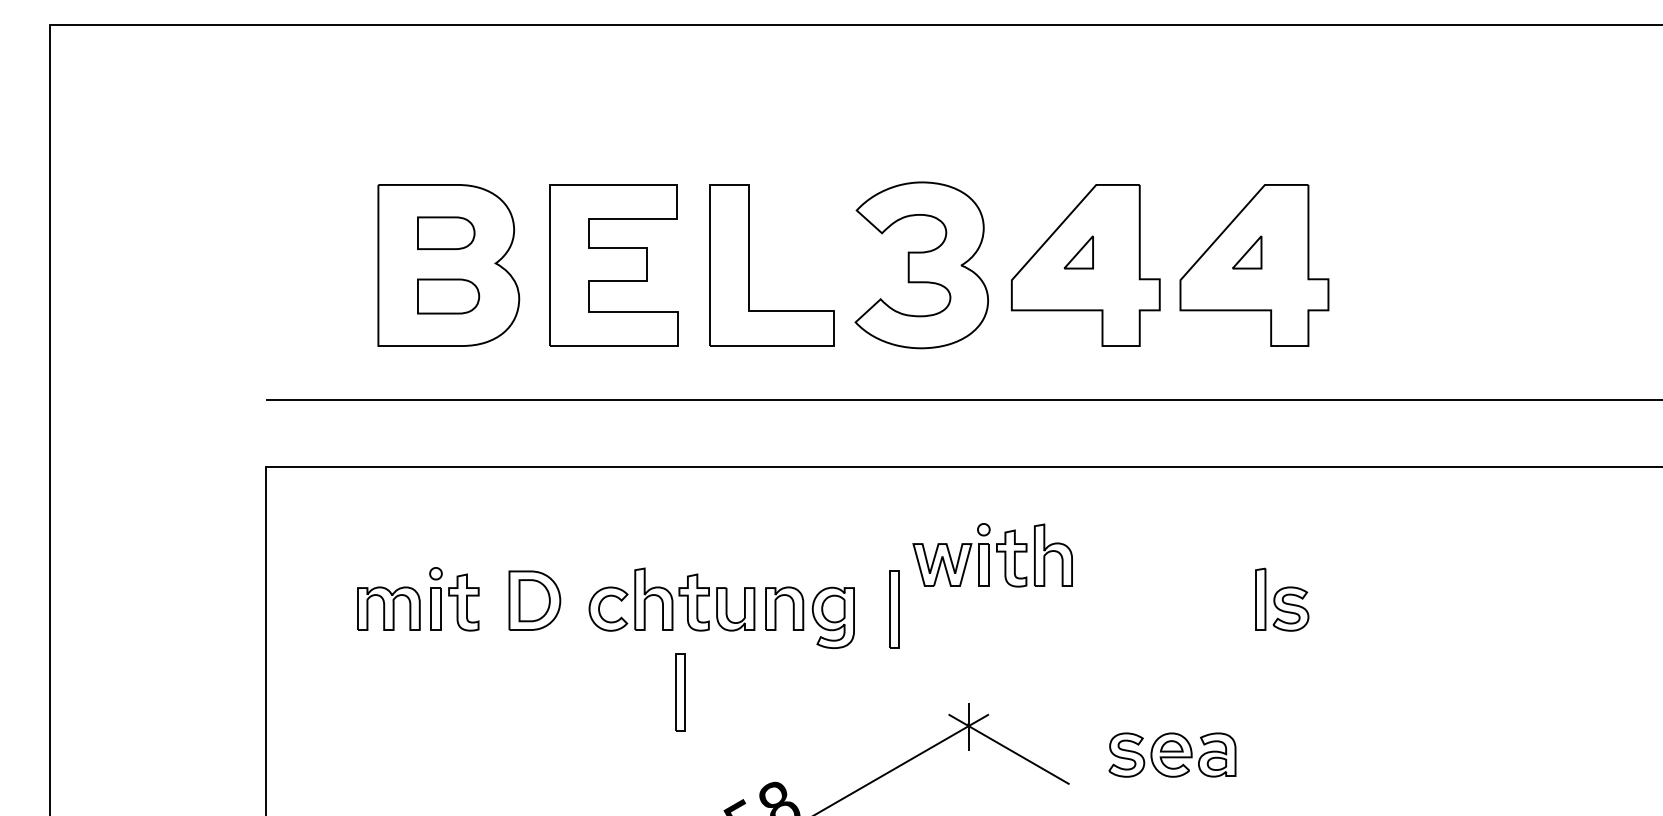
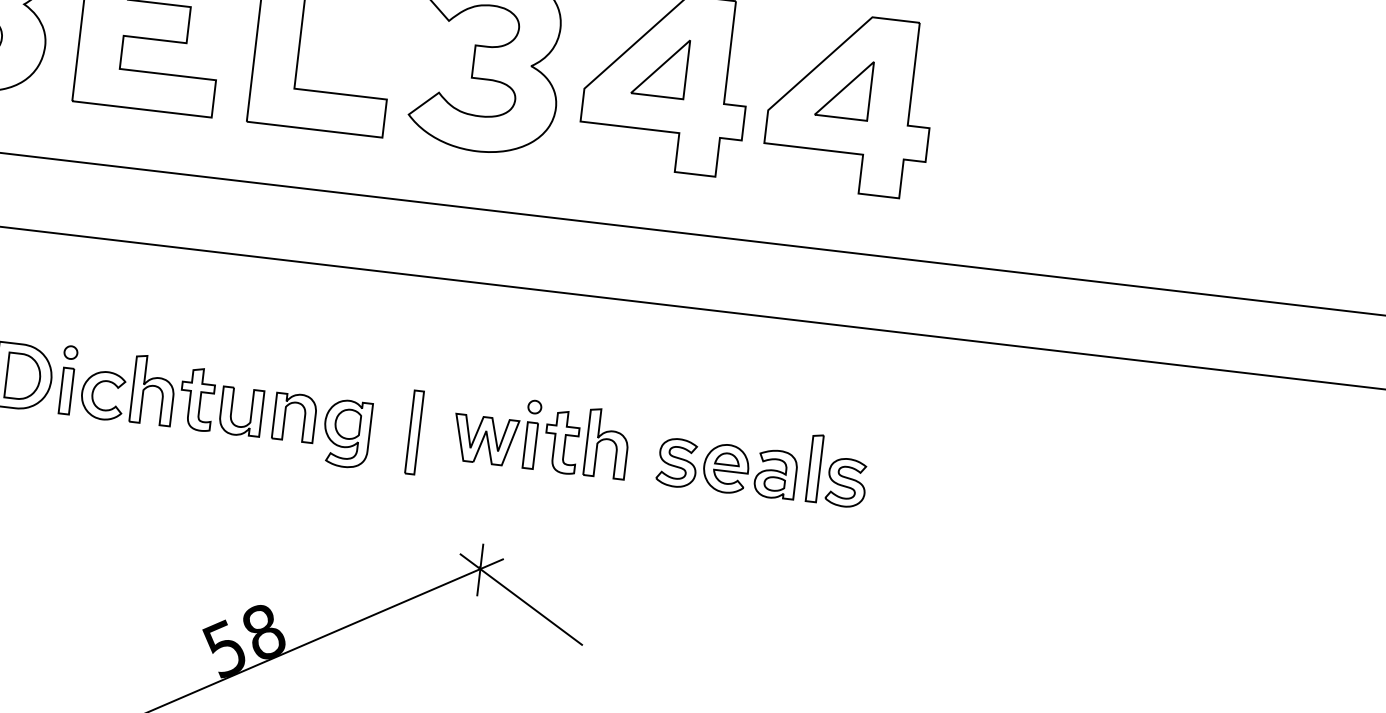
part: (1078, 252) -> (660, 67), size x1.67
part: (1246, 252) -> (843, 88), size x1.67
part: (992, 555) -> (541, 436), moved
part: (574, 598) -> (67, 379), added
part: (680, 692) -> (170, 495), removed
part: (1172, 754) -> (727, 468), moved

